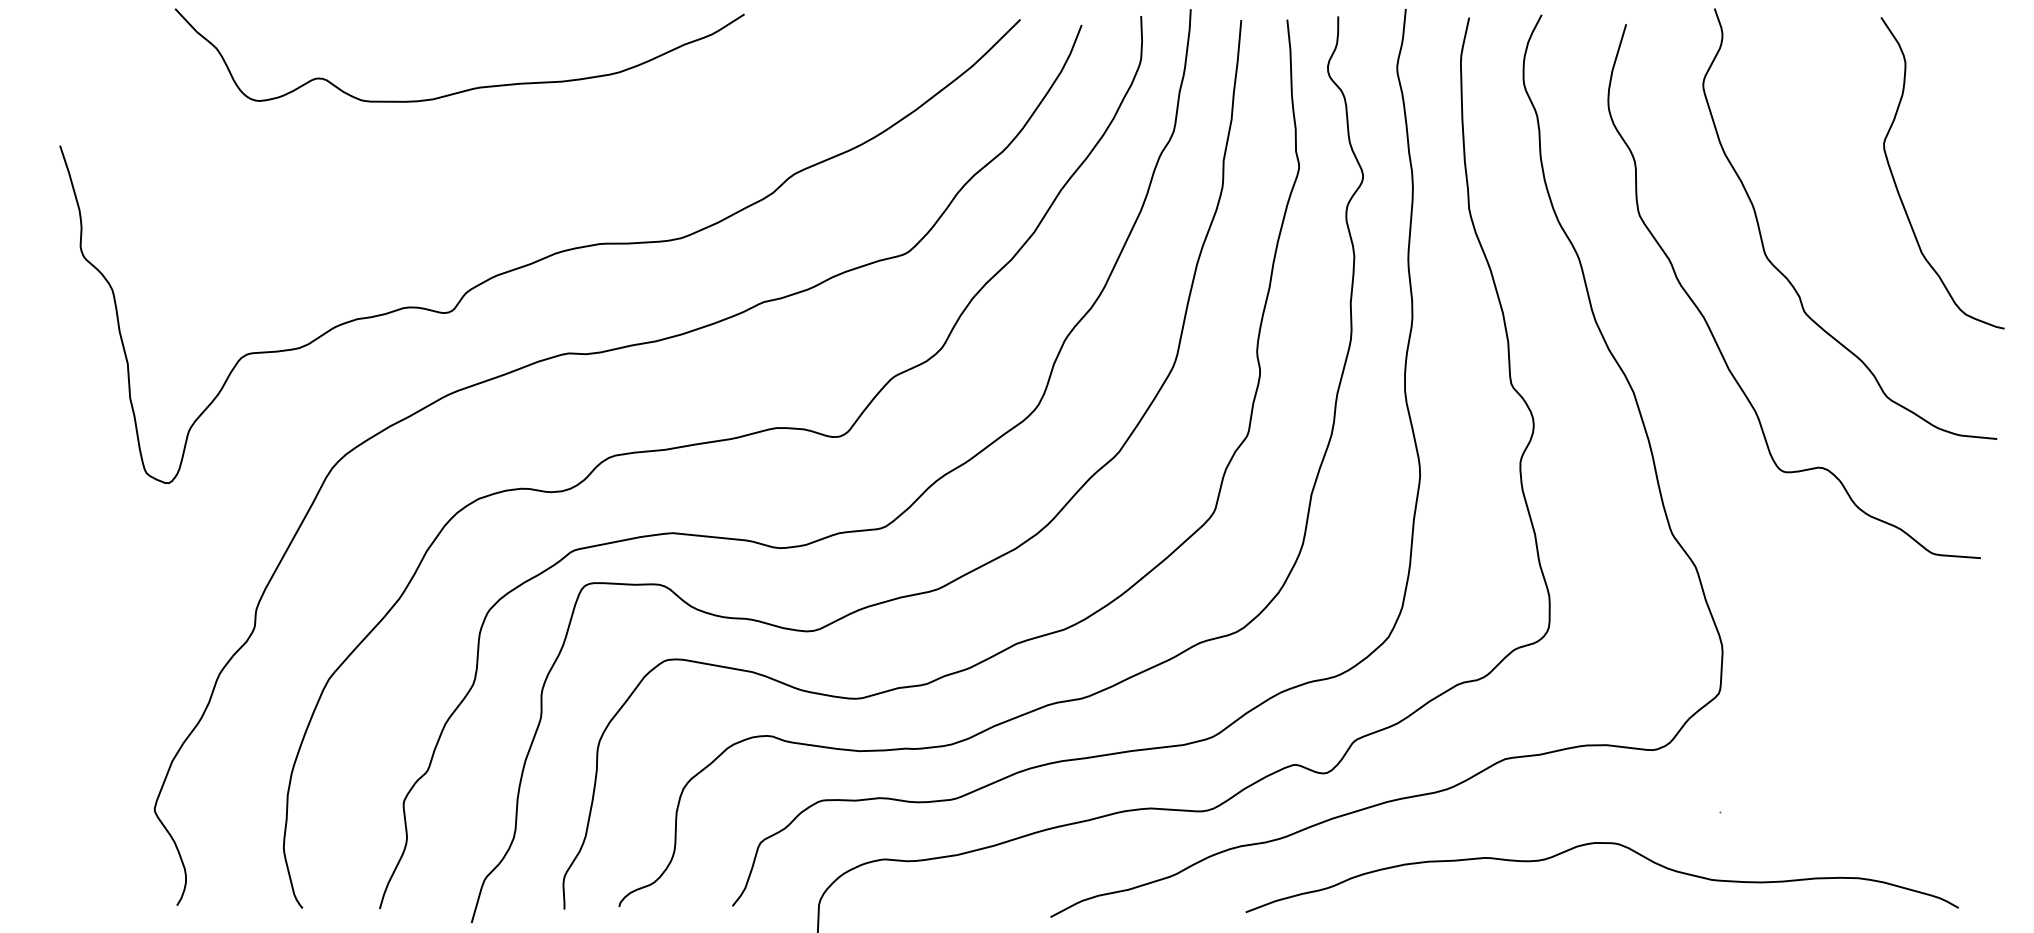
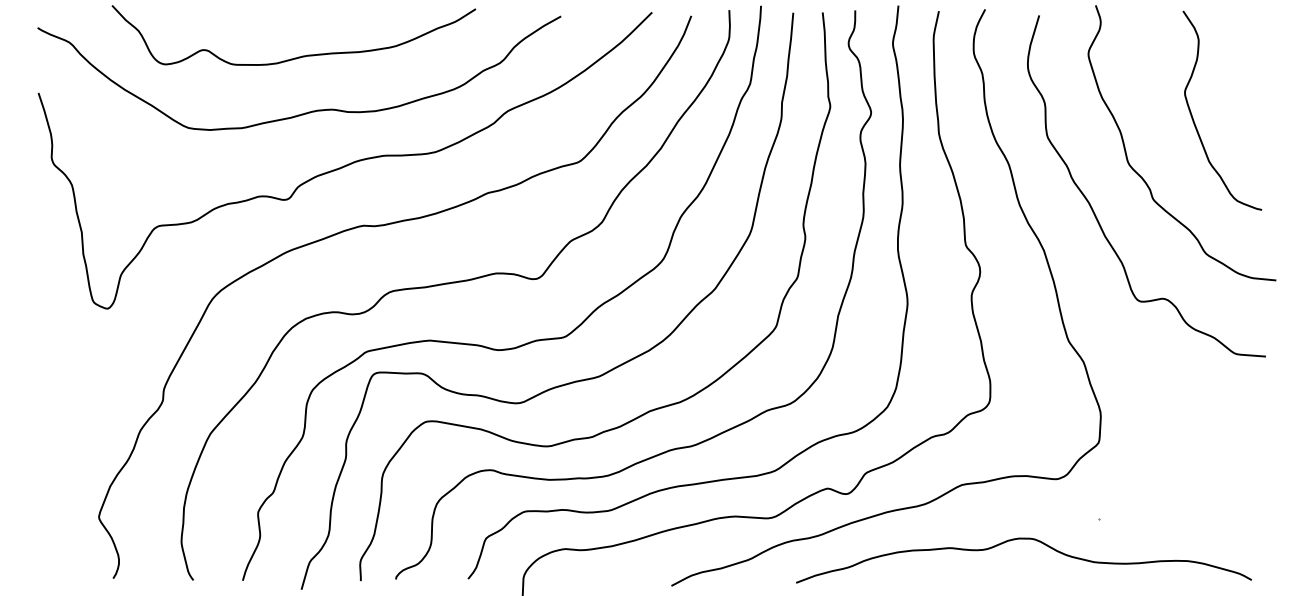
curve: (482, 174) -> (308, 111), added
curve: (1898, 188) -> (1194, 120), moved

